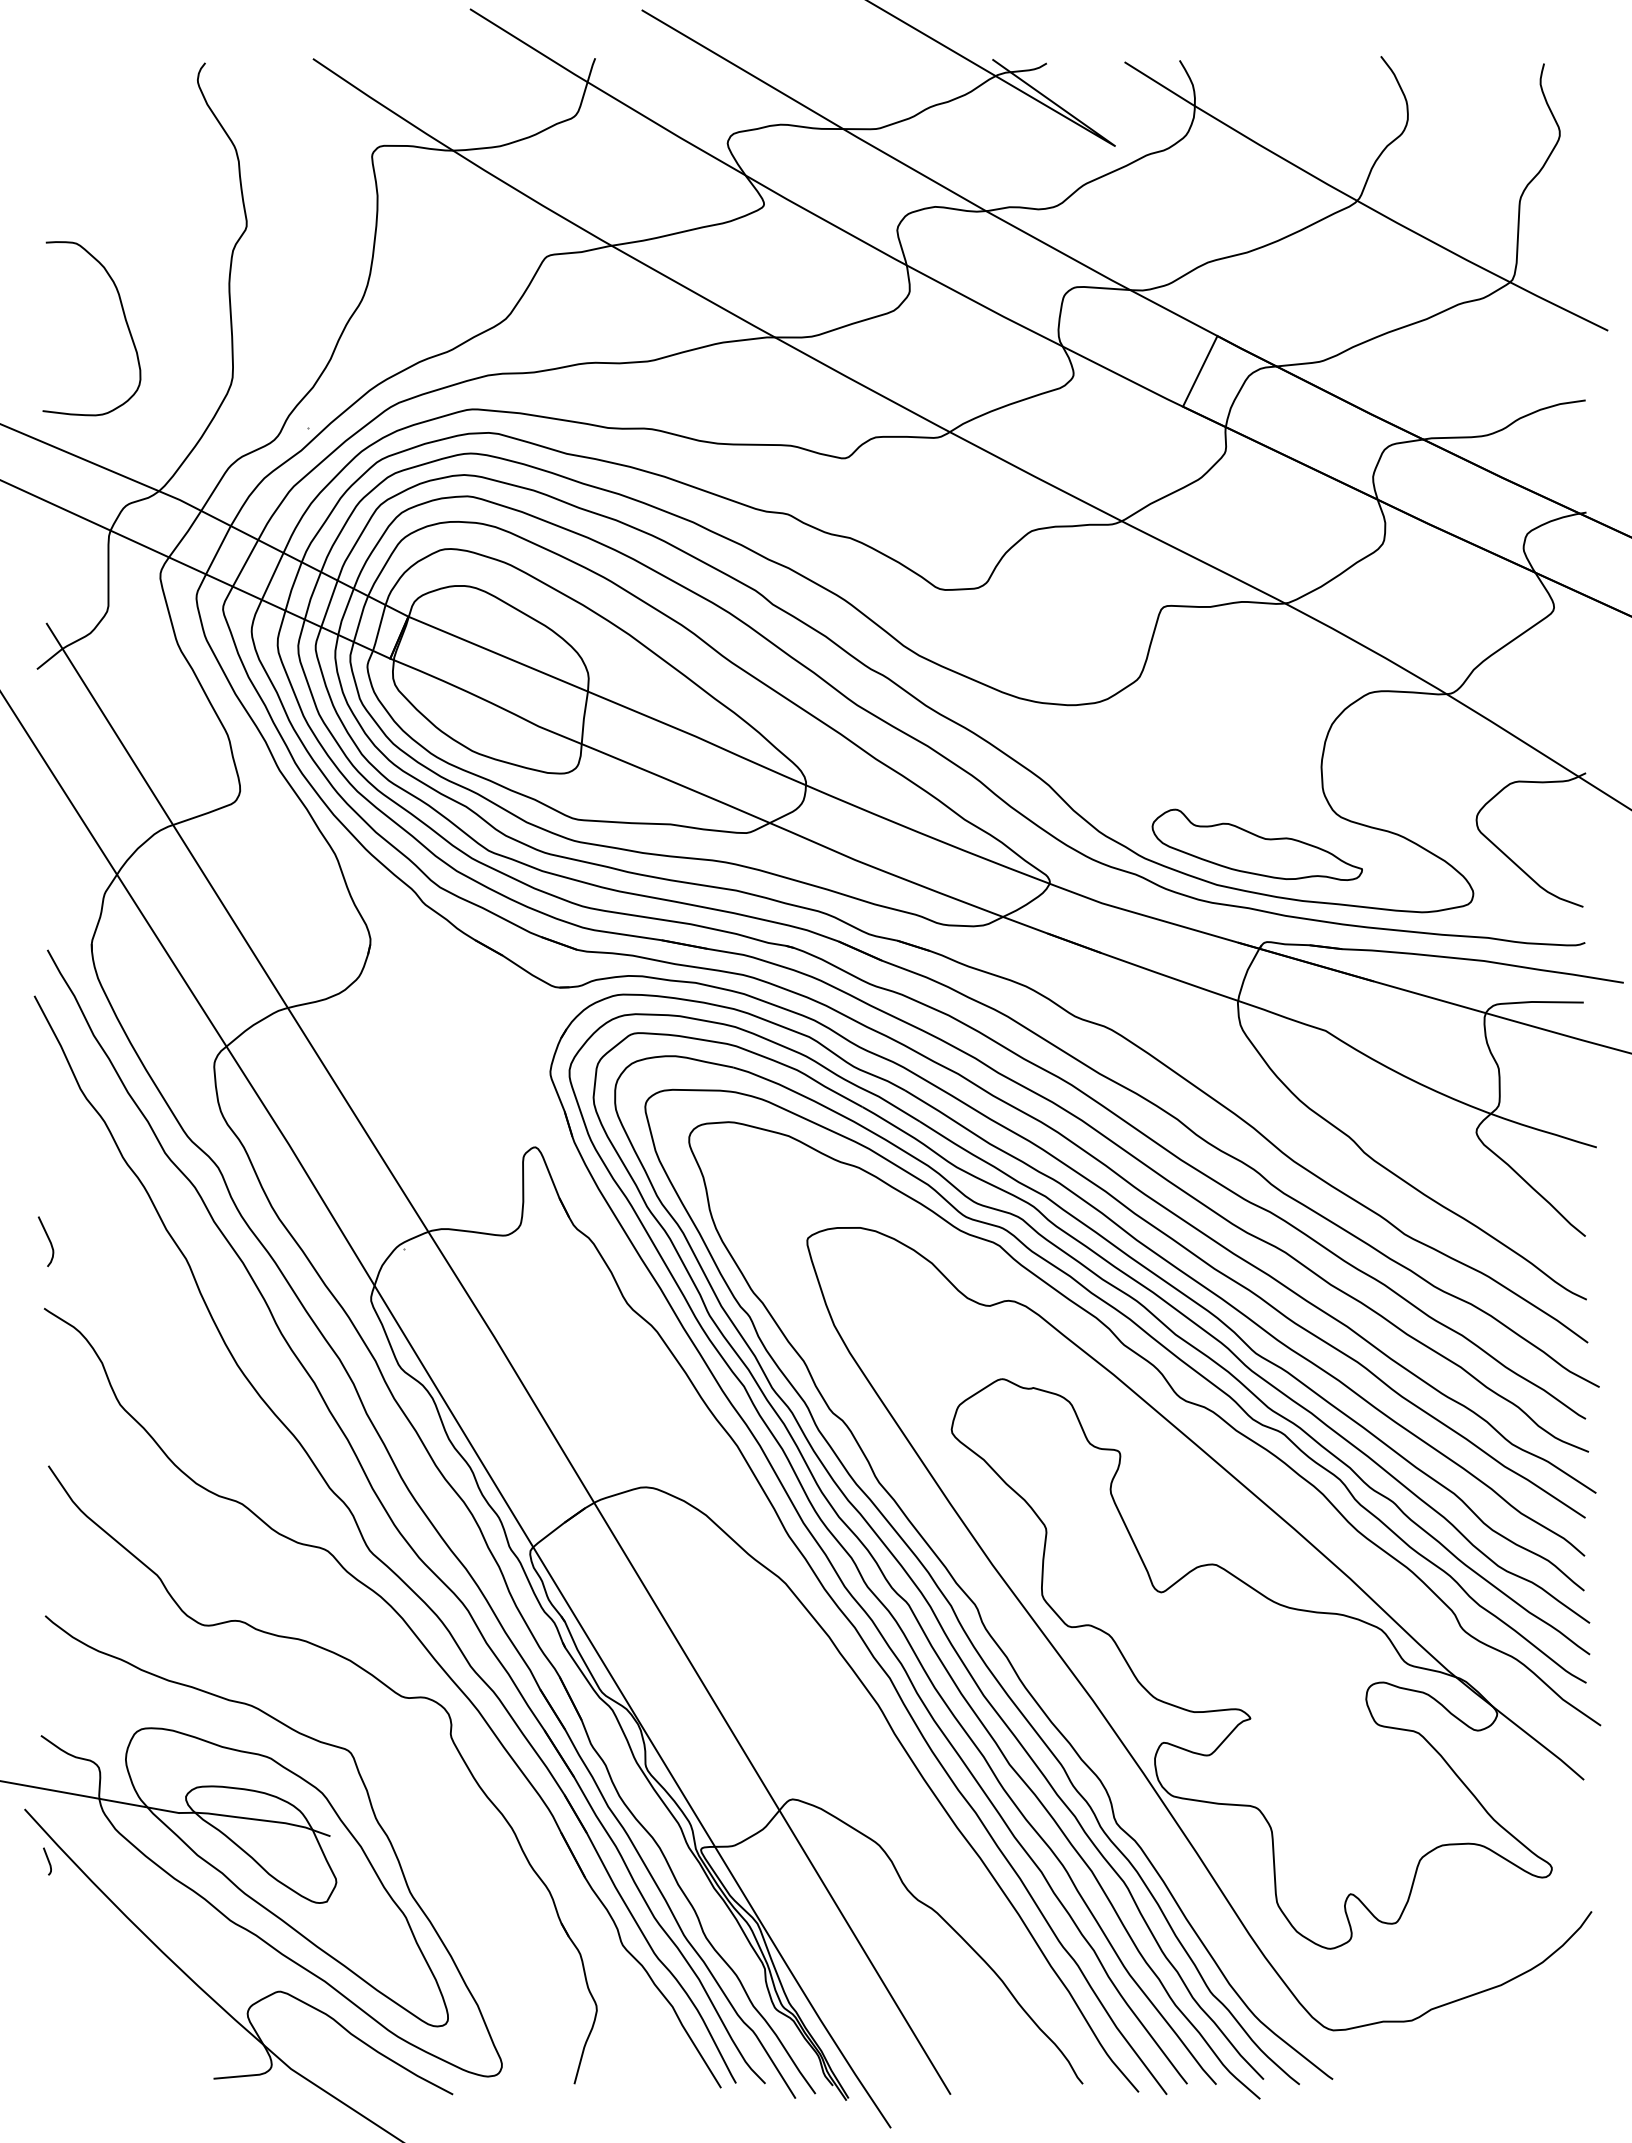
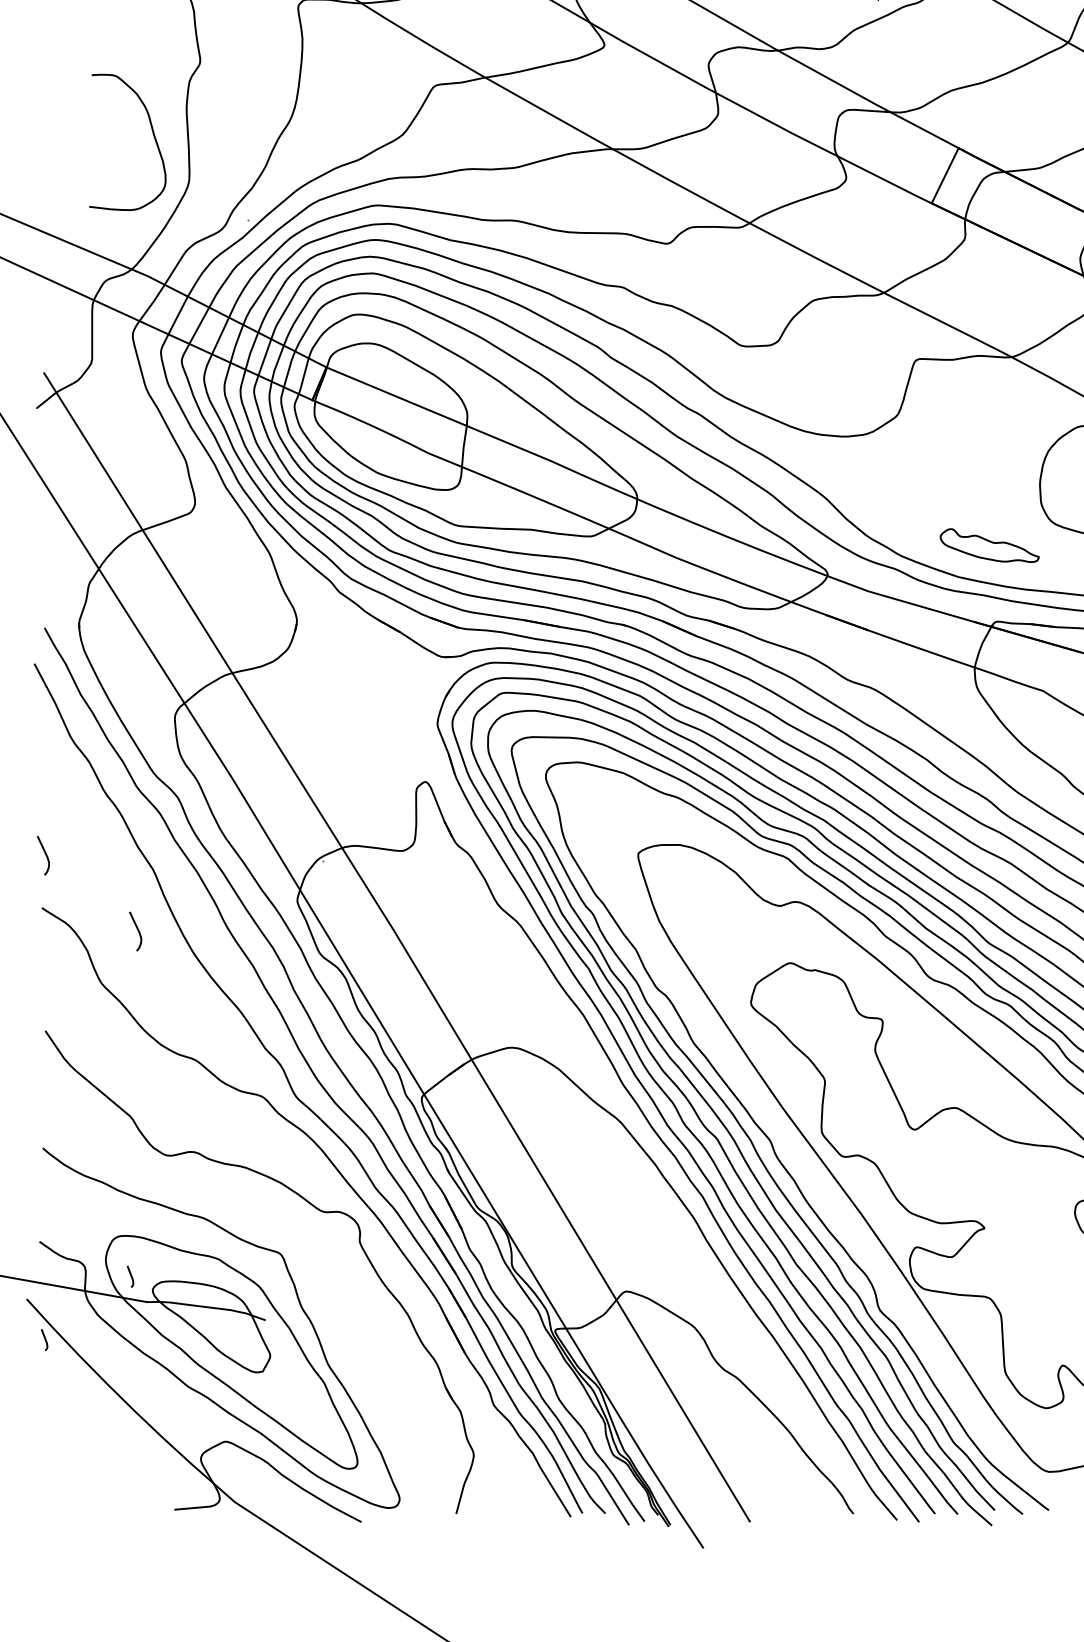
curve: (124, 319) -> (153, 135), moved
part: (1256, 844) -> (989, 545), size x0.6
curve: (166, 1337) -> (137, 930), added
curve: (157, 1779) -> (130, 1275), added

